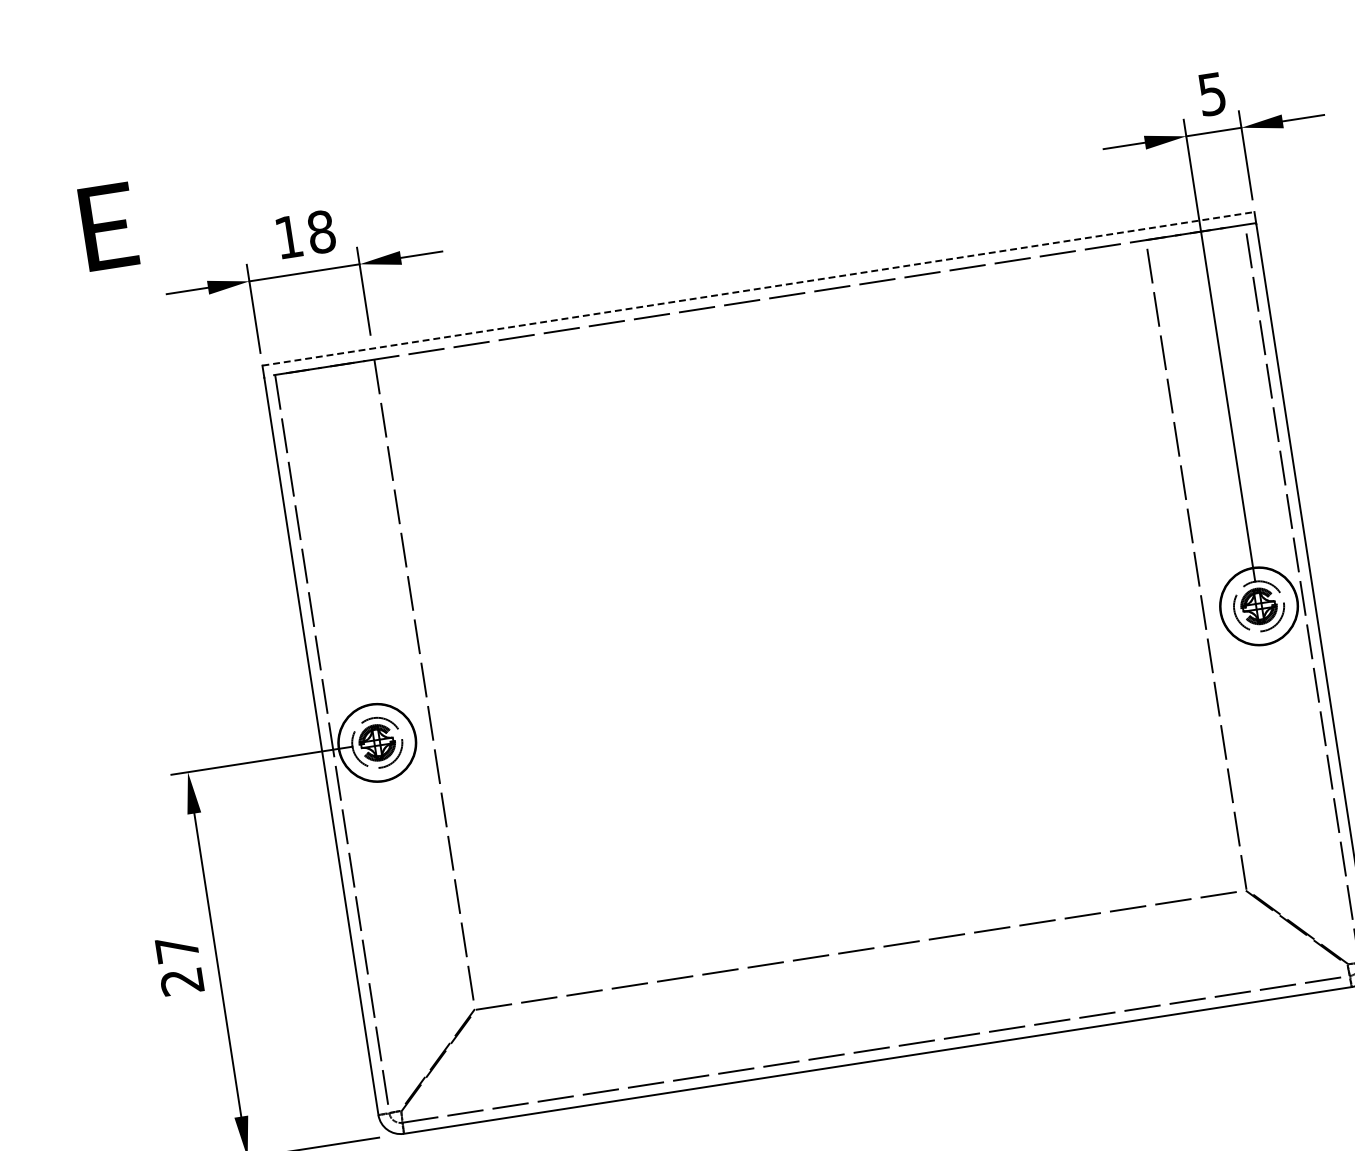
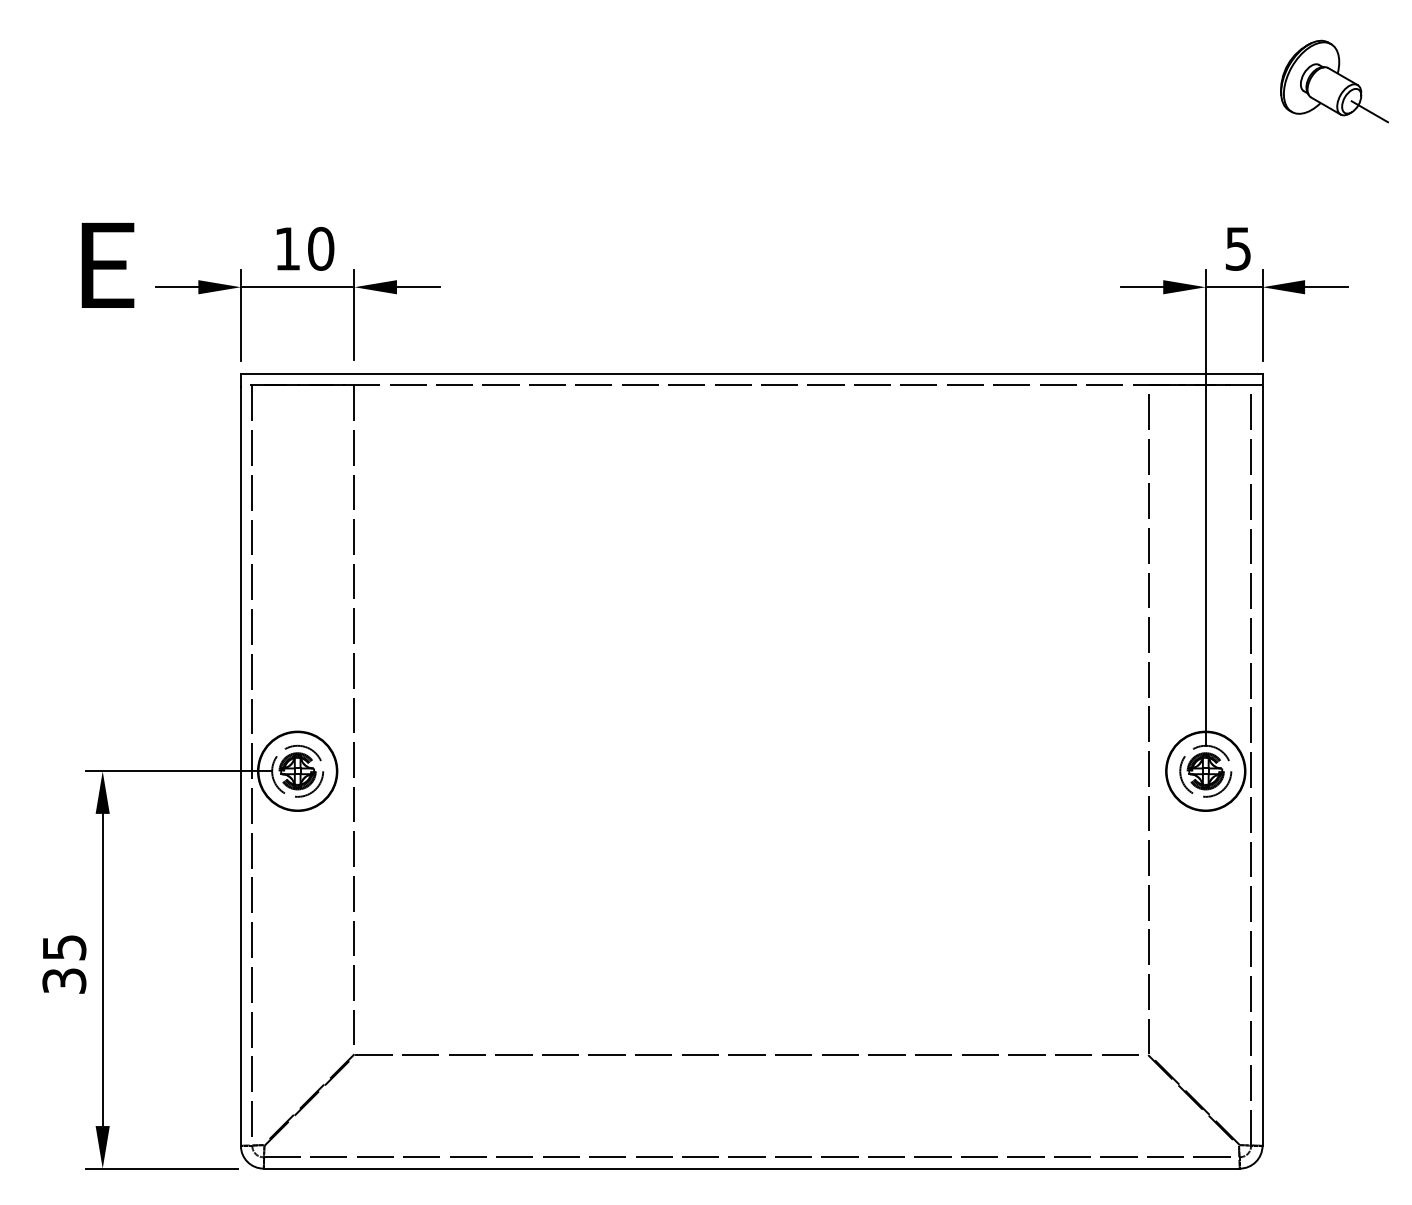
text: (108, 226) -> (107, 265), moved
text: (321, 231) -> (321, 248), 18 -> 10
line: (758, 289) -> (751, 374), dashed -> solid
text: (179, 965) -> (64, 964), 27 -> 35

